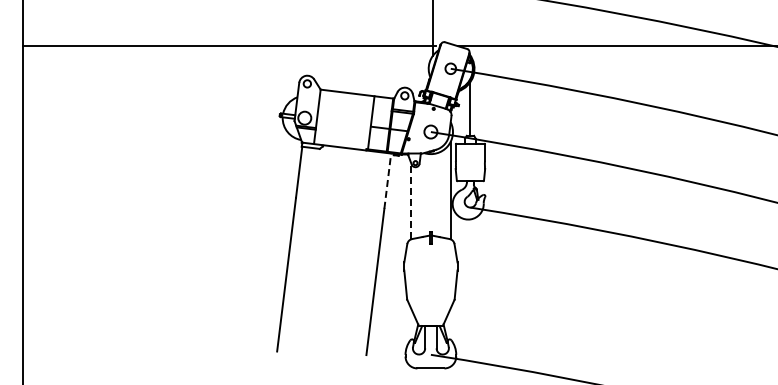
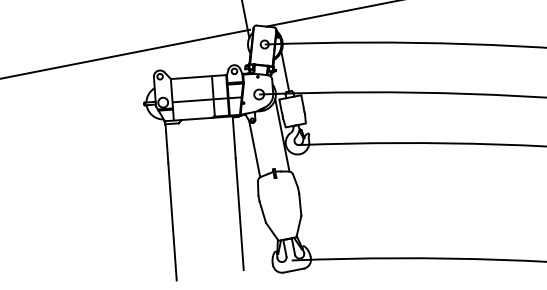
line: (343, 123) -> (192, 100), added
line: (387, 181) -> (234, 137), dashed -> solid
line: (411, 201) -> (254, 149), dashed -> solid

